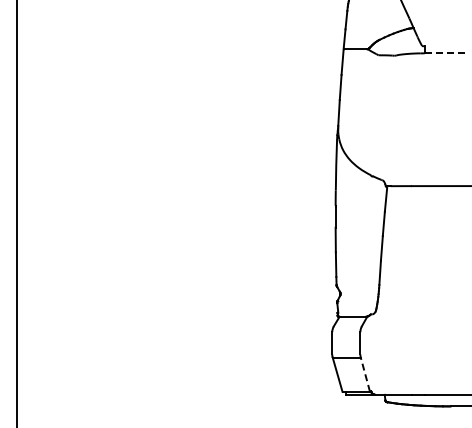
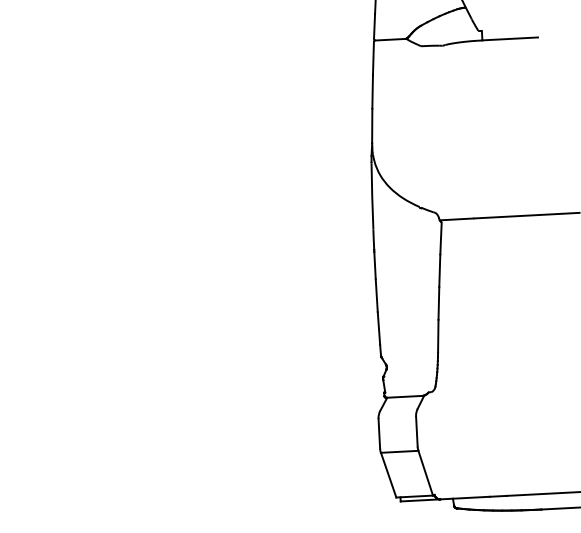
line: (445, 53) -> (510, 39), dashed -> solid
line: (365, 374) -> (425, 472), dashed -> solid

